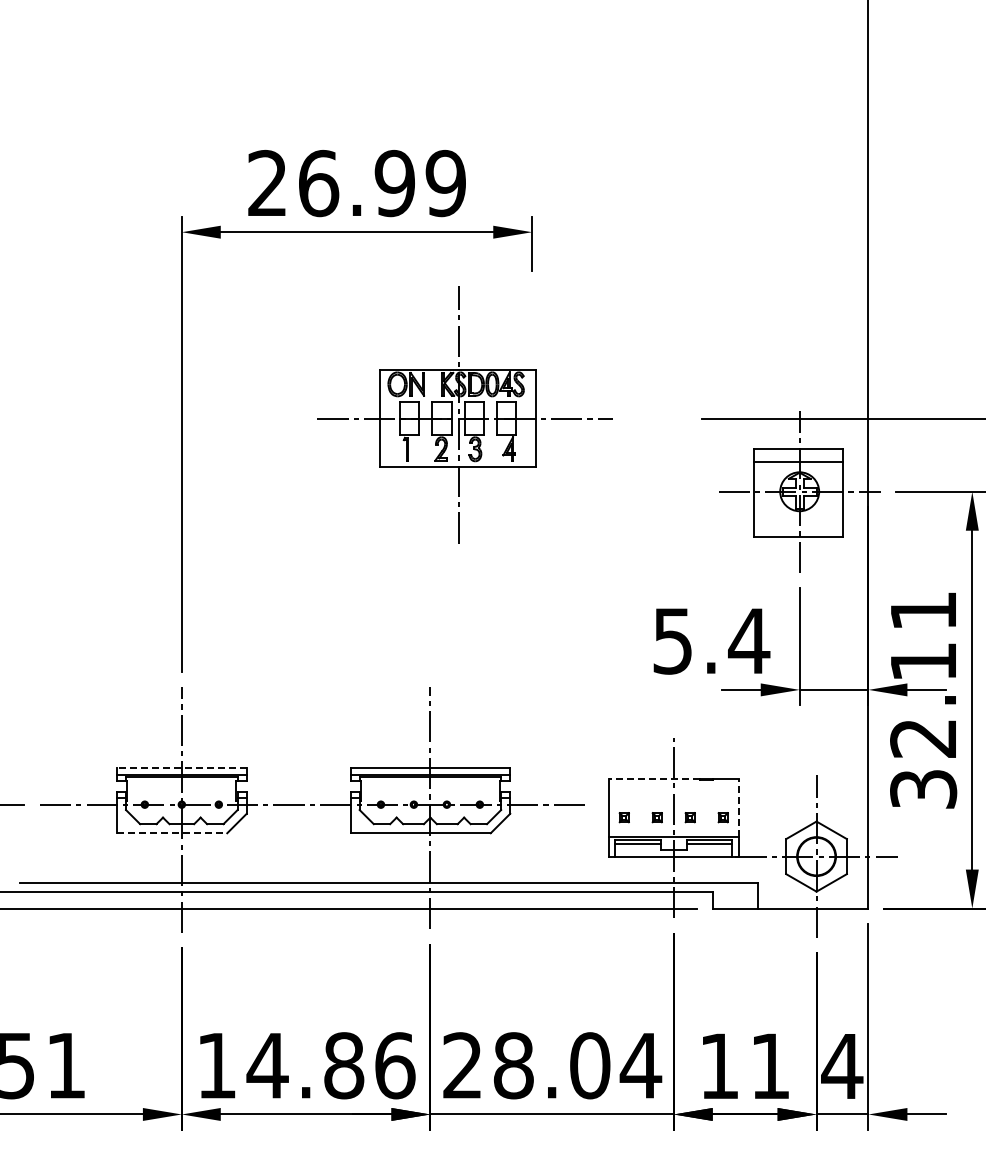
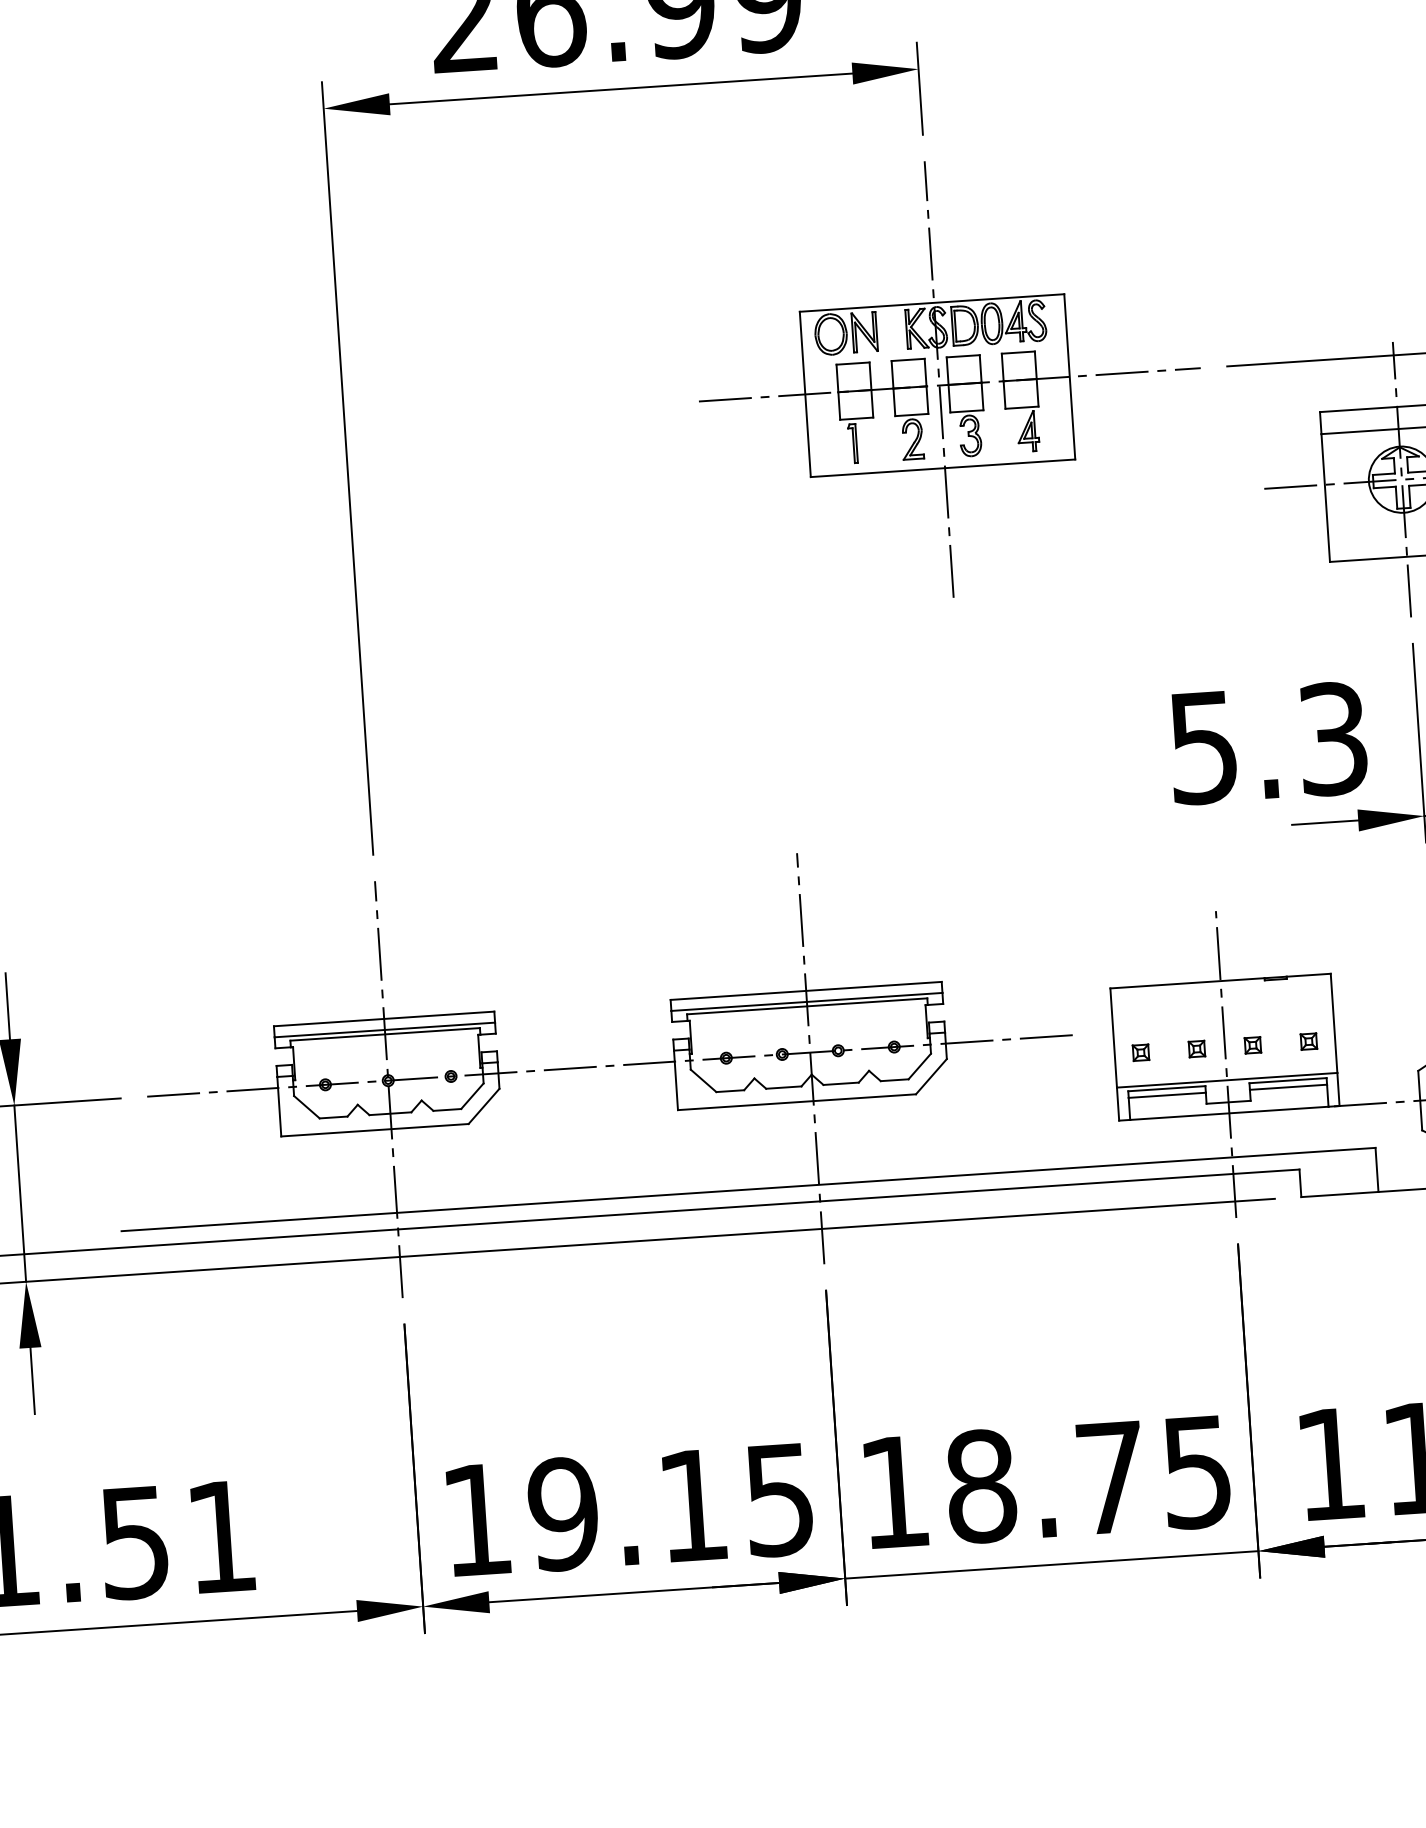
part: (464, 414) -> (948, 378), moved
text: (749, 640) -> (1333, 737), 5.4 -> 5.3
line: (181, 768) -> (383, 1019), dashed -> solid
line: (653, 778) -> (1186, 983), dashed -> solid
line: (738, 807) -> (1333, 1022), dashed -> solid
line: (172, 833) -> (375, 1130), dashed -> solid
text: (330, 1065) -> (670, 1506), 14.86 -> 19.15
text: (552, 1065) -> (1046, 1481), 28.04 -> 18.75

